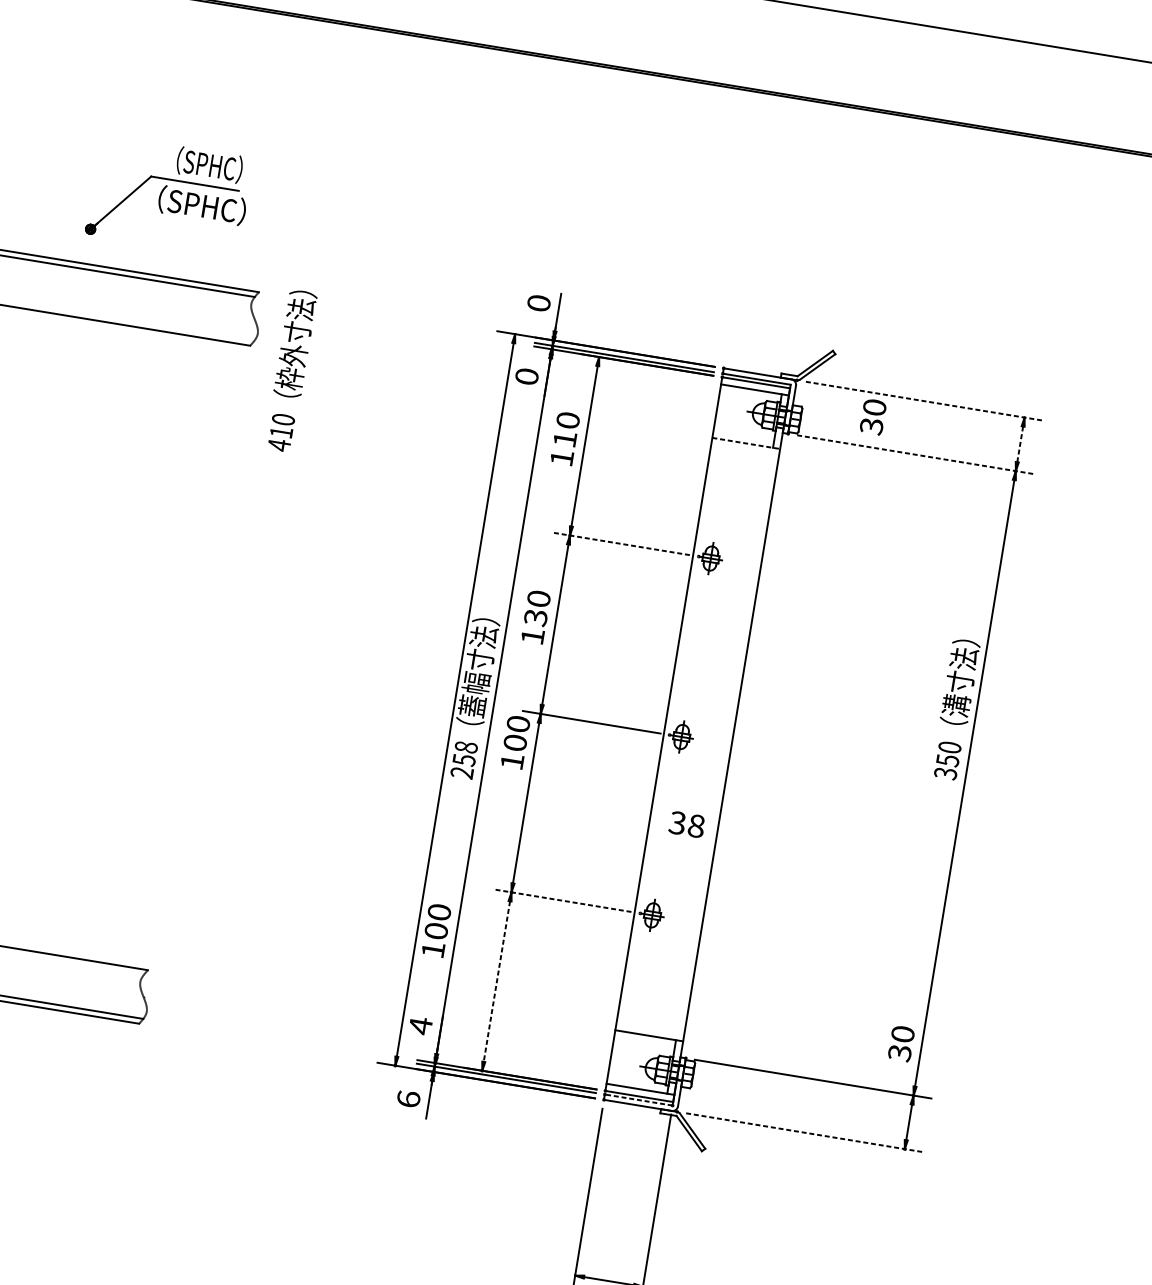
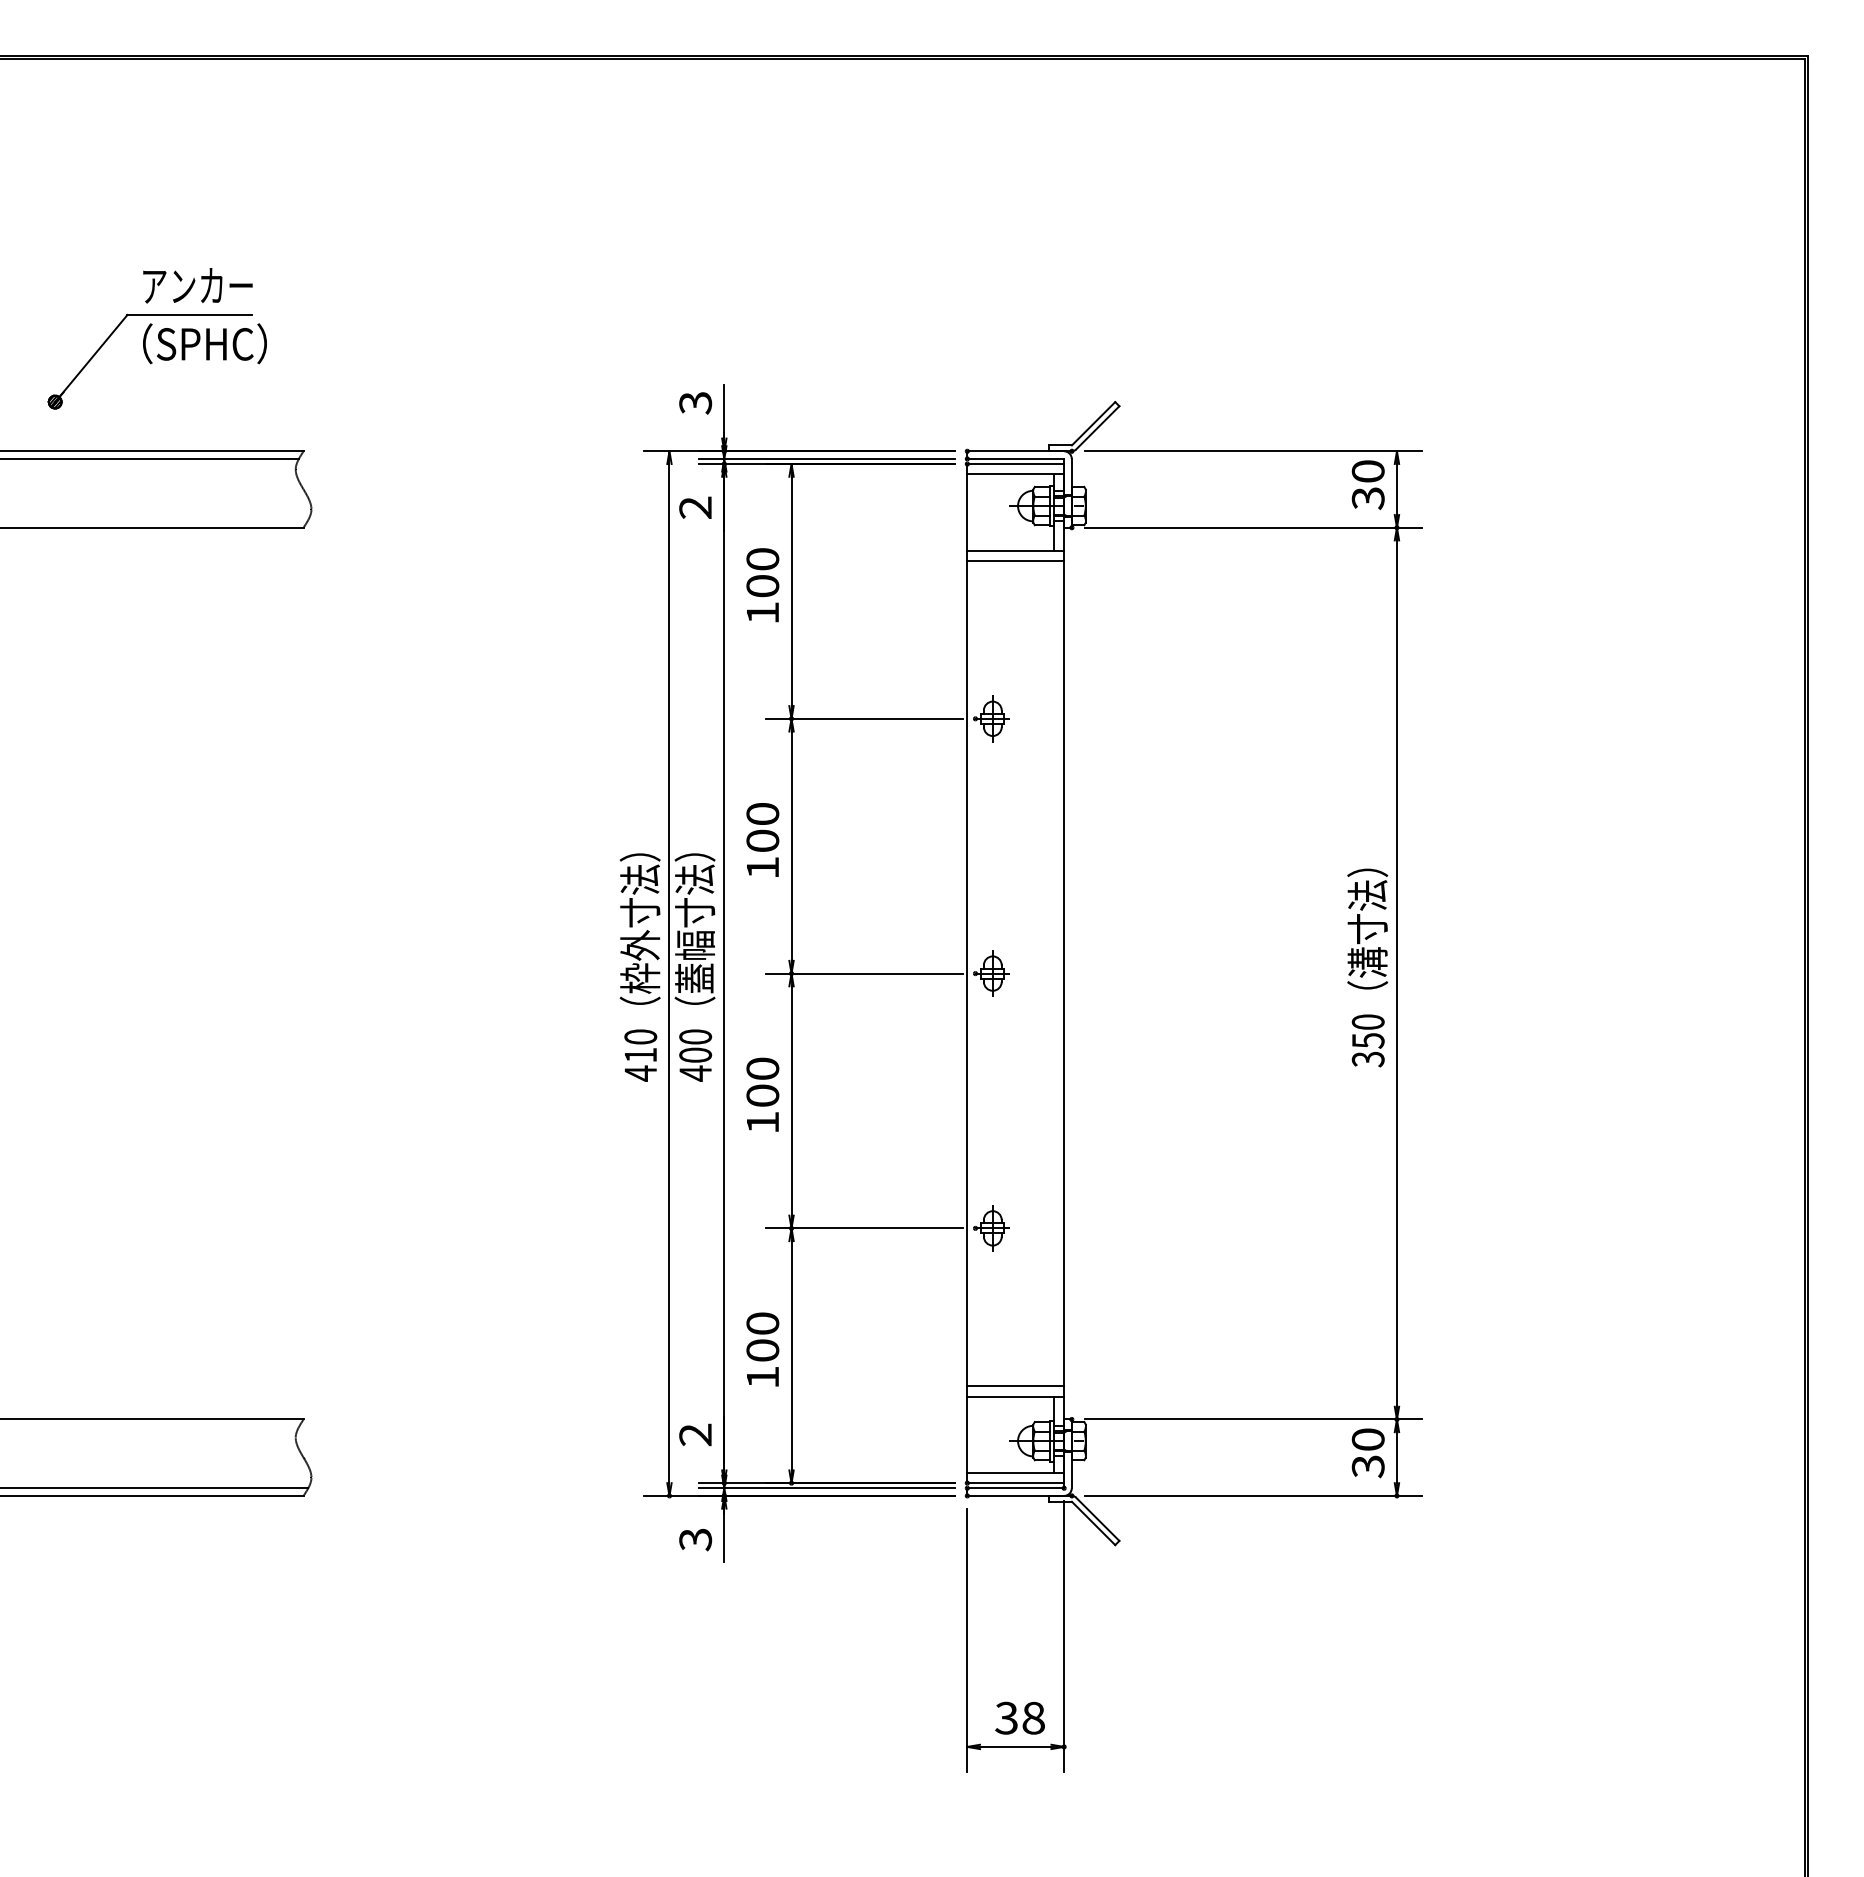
text: (203, 163) -> (197, 285), （SPHC） -> アンカー
text: (538, 302) -> (695, 402), 0 -> 3
text: (290, 370) -> (639, 967), moved
text: (526, 376) -> (695, 507), 0 -> 2
line: (924, 401) -> (1253, 451), dashed -> solid
text: (872, 417) -> (1367, 485), moved
text: (564, 439) -> (762, 586), 110 -> 100
line: (746, 443) -> (1016, 550), dashed -> solid
line: (1019, 444) -> (1396, 490), dashed -> solid
line: (744, 450) -> (1015, 560), added
line: (915, 454) -> (1253, 527), dashed -> solid
line: (620, 543) -> (863, 718), dashed -> solid
text: (535, 617) -> (762, 840), 130 -> 100
text: (955, 709) -> (1367, 967), moved
text: (515, 742) -> (762, 1094), moved
text: (464, 760) -> (695, 1055), 258 -> 400
text: (686, 824) -> (1019, 1717), moved
line: (561, 900) -> (863, 1228), dashed -> solid
text: (436, 930) -> (762, 1349), moved
line: (496, 981) -> (791, 1355), dashed -> solid
text: (420, 1025) -> (695, 1434), 4 -> 2
line: (650, 1028) -> (1015, 1386), added
text: (900, 1043) -> (1367, 1453), moved
text: (408, 1099) -> (695, 1539), 6 -> 3
line: (638, 1100) -> (1015, 1488), dashed -> solid
line: (804, 1132) -> (1253, 1495), dashed -> solid

